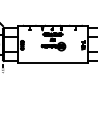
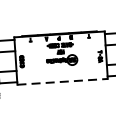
line: (53, 63) -> (63, 82), solid -> dashed

